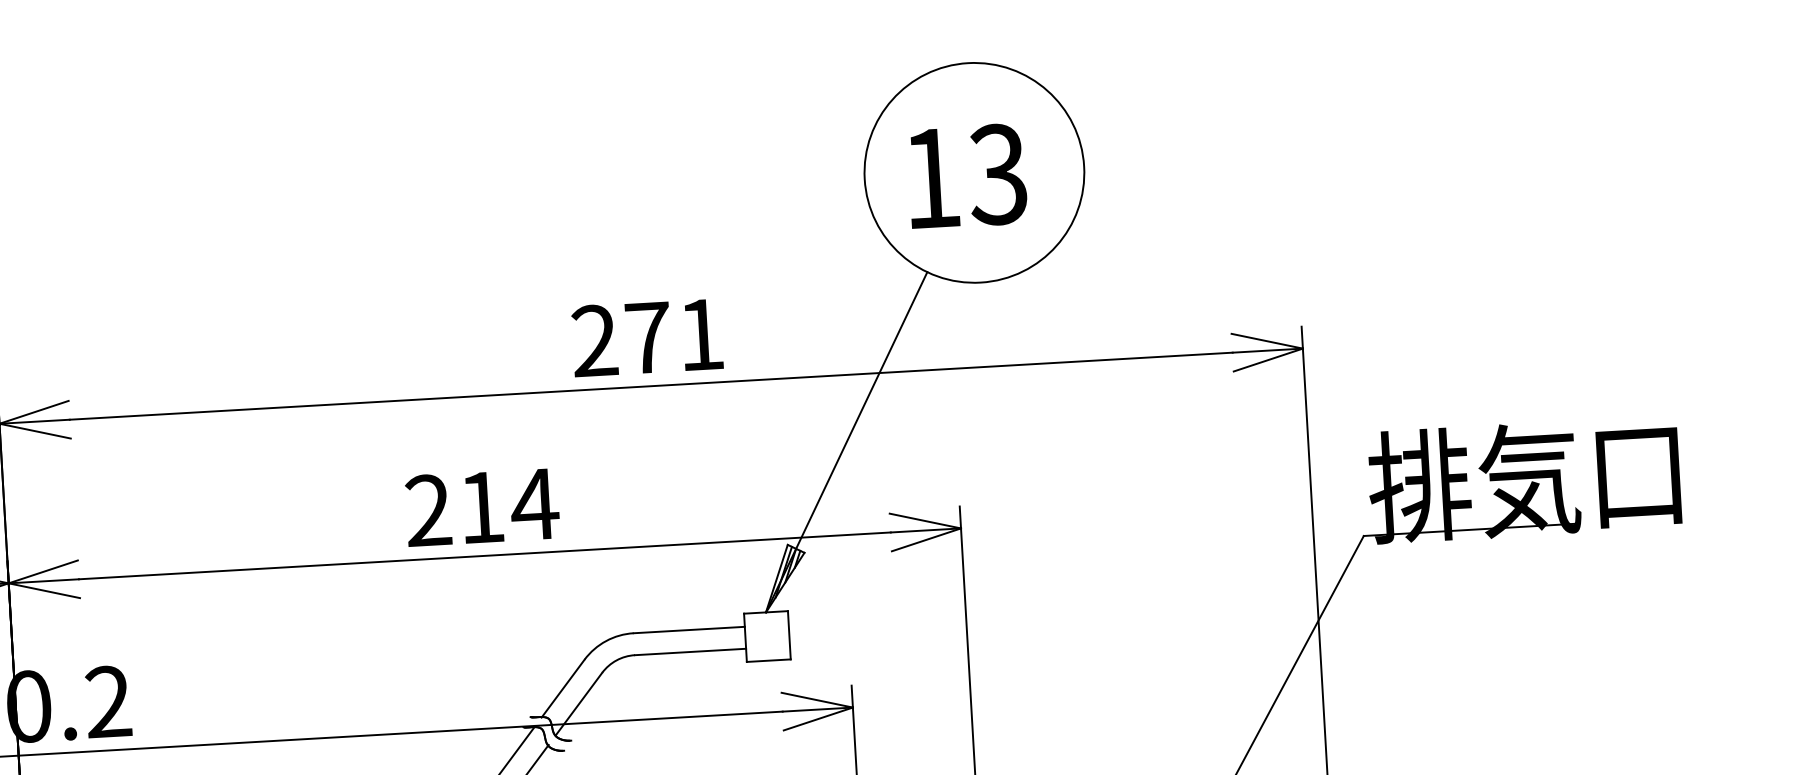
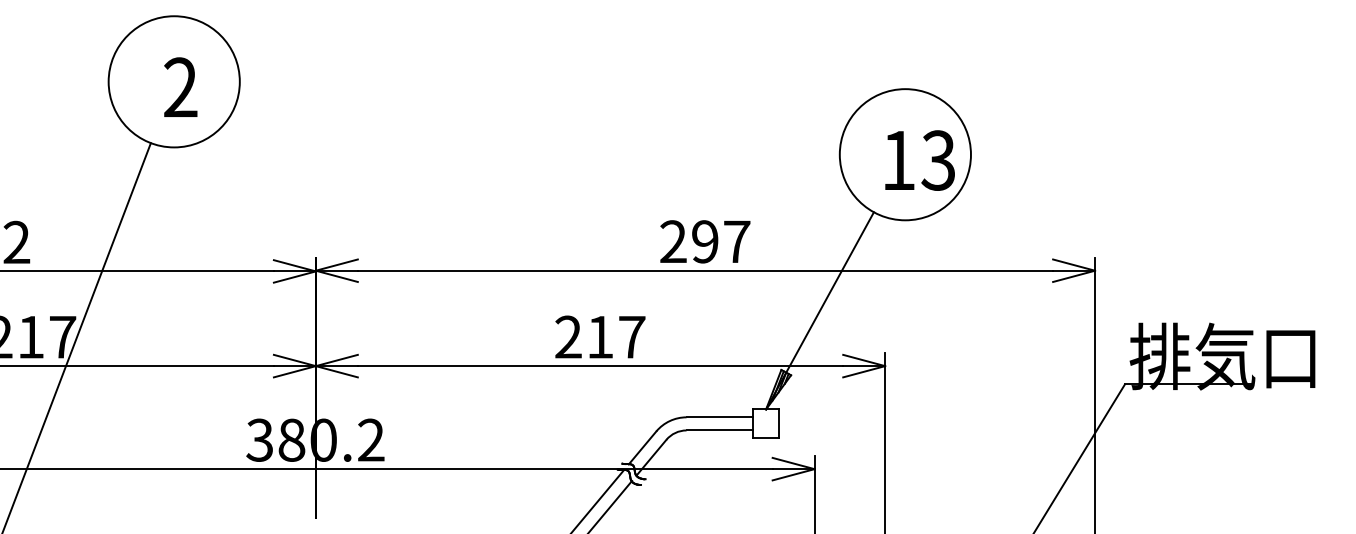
text: (966, 176) -> (919, 160), moved
text: (675, 335) -> (721, 241), 271 -> 297
text: (533, 505) -> (631, 337), 214 -> 217

